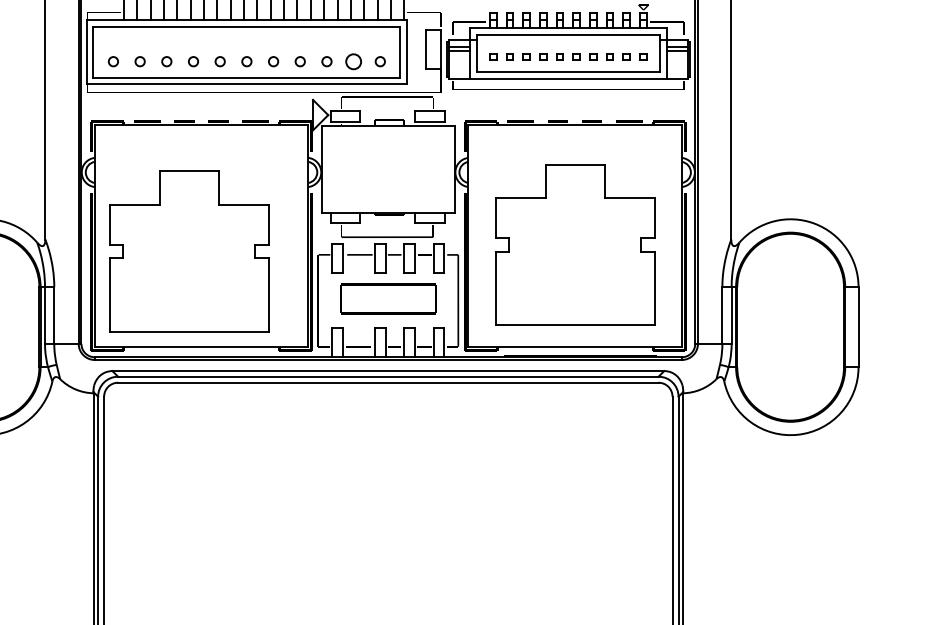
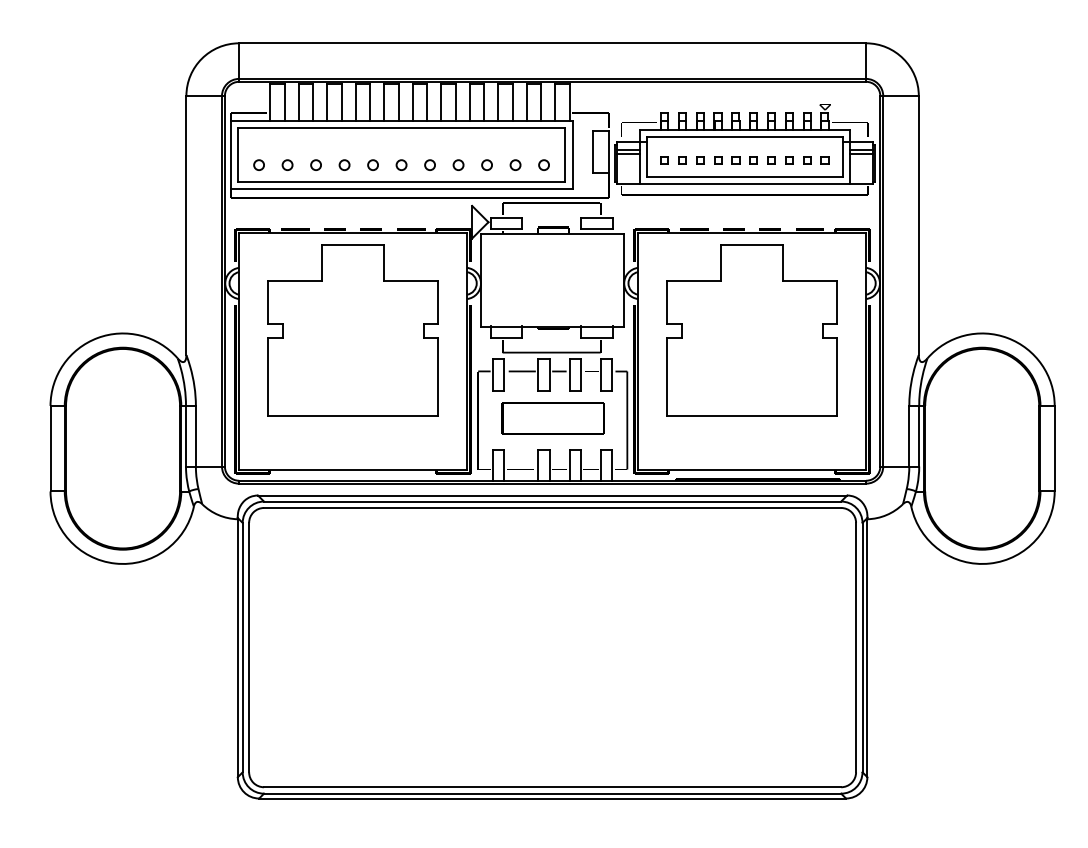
circle: (353, 61) -> (515, 164), size x0.62
part: (574, 244) -> (751, 330), moved
part: (188, 251) -> (352, 330), moved

